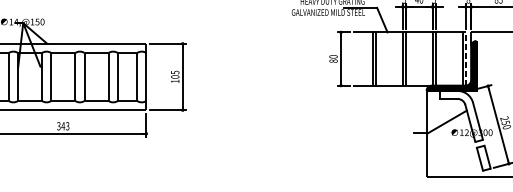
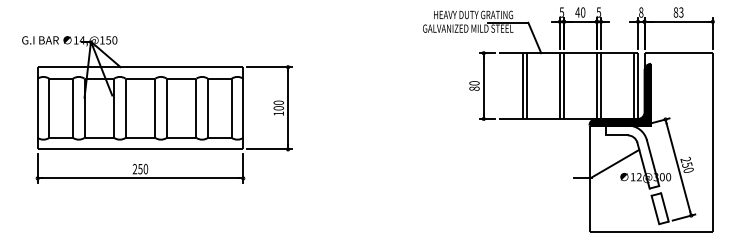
line: (466, 59) -> (638, 86), dashed -> solid
text: (174, 72) -> (278, 102), 105 -> 100
text: (63, 126) -> (140, 169), 343 -> 250

